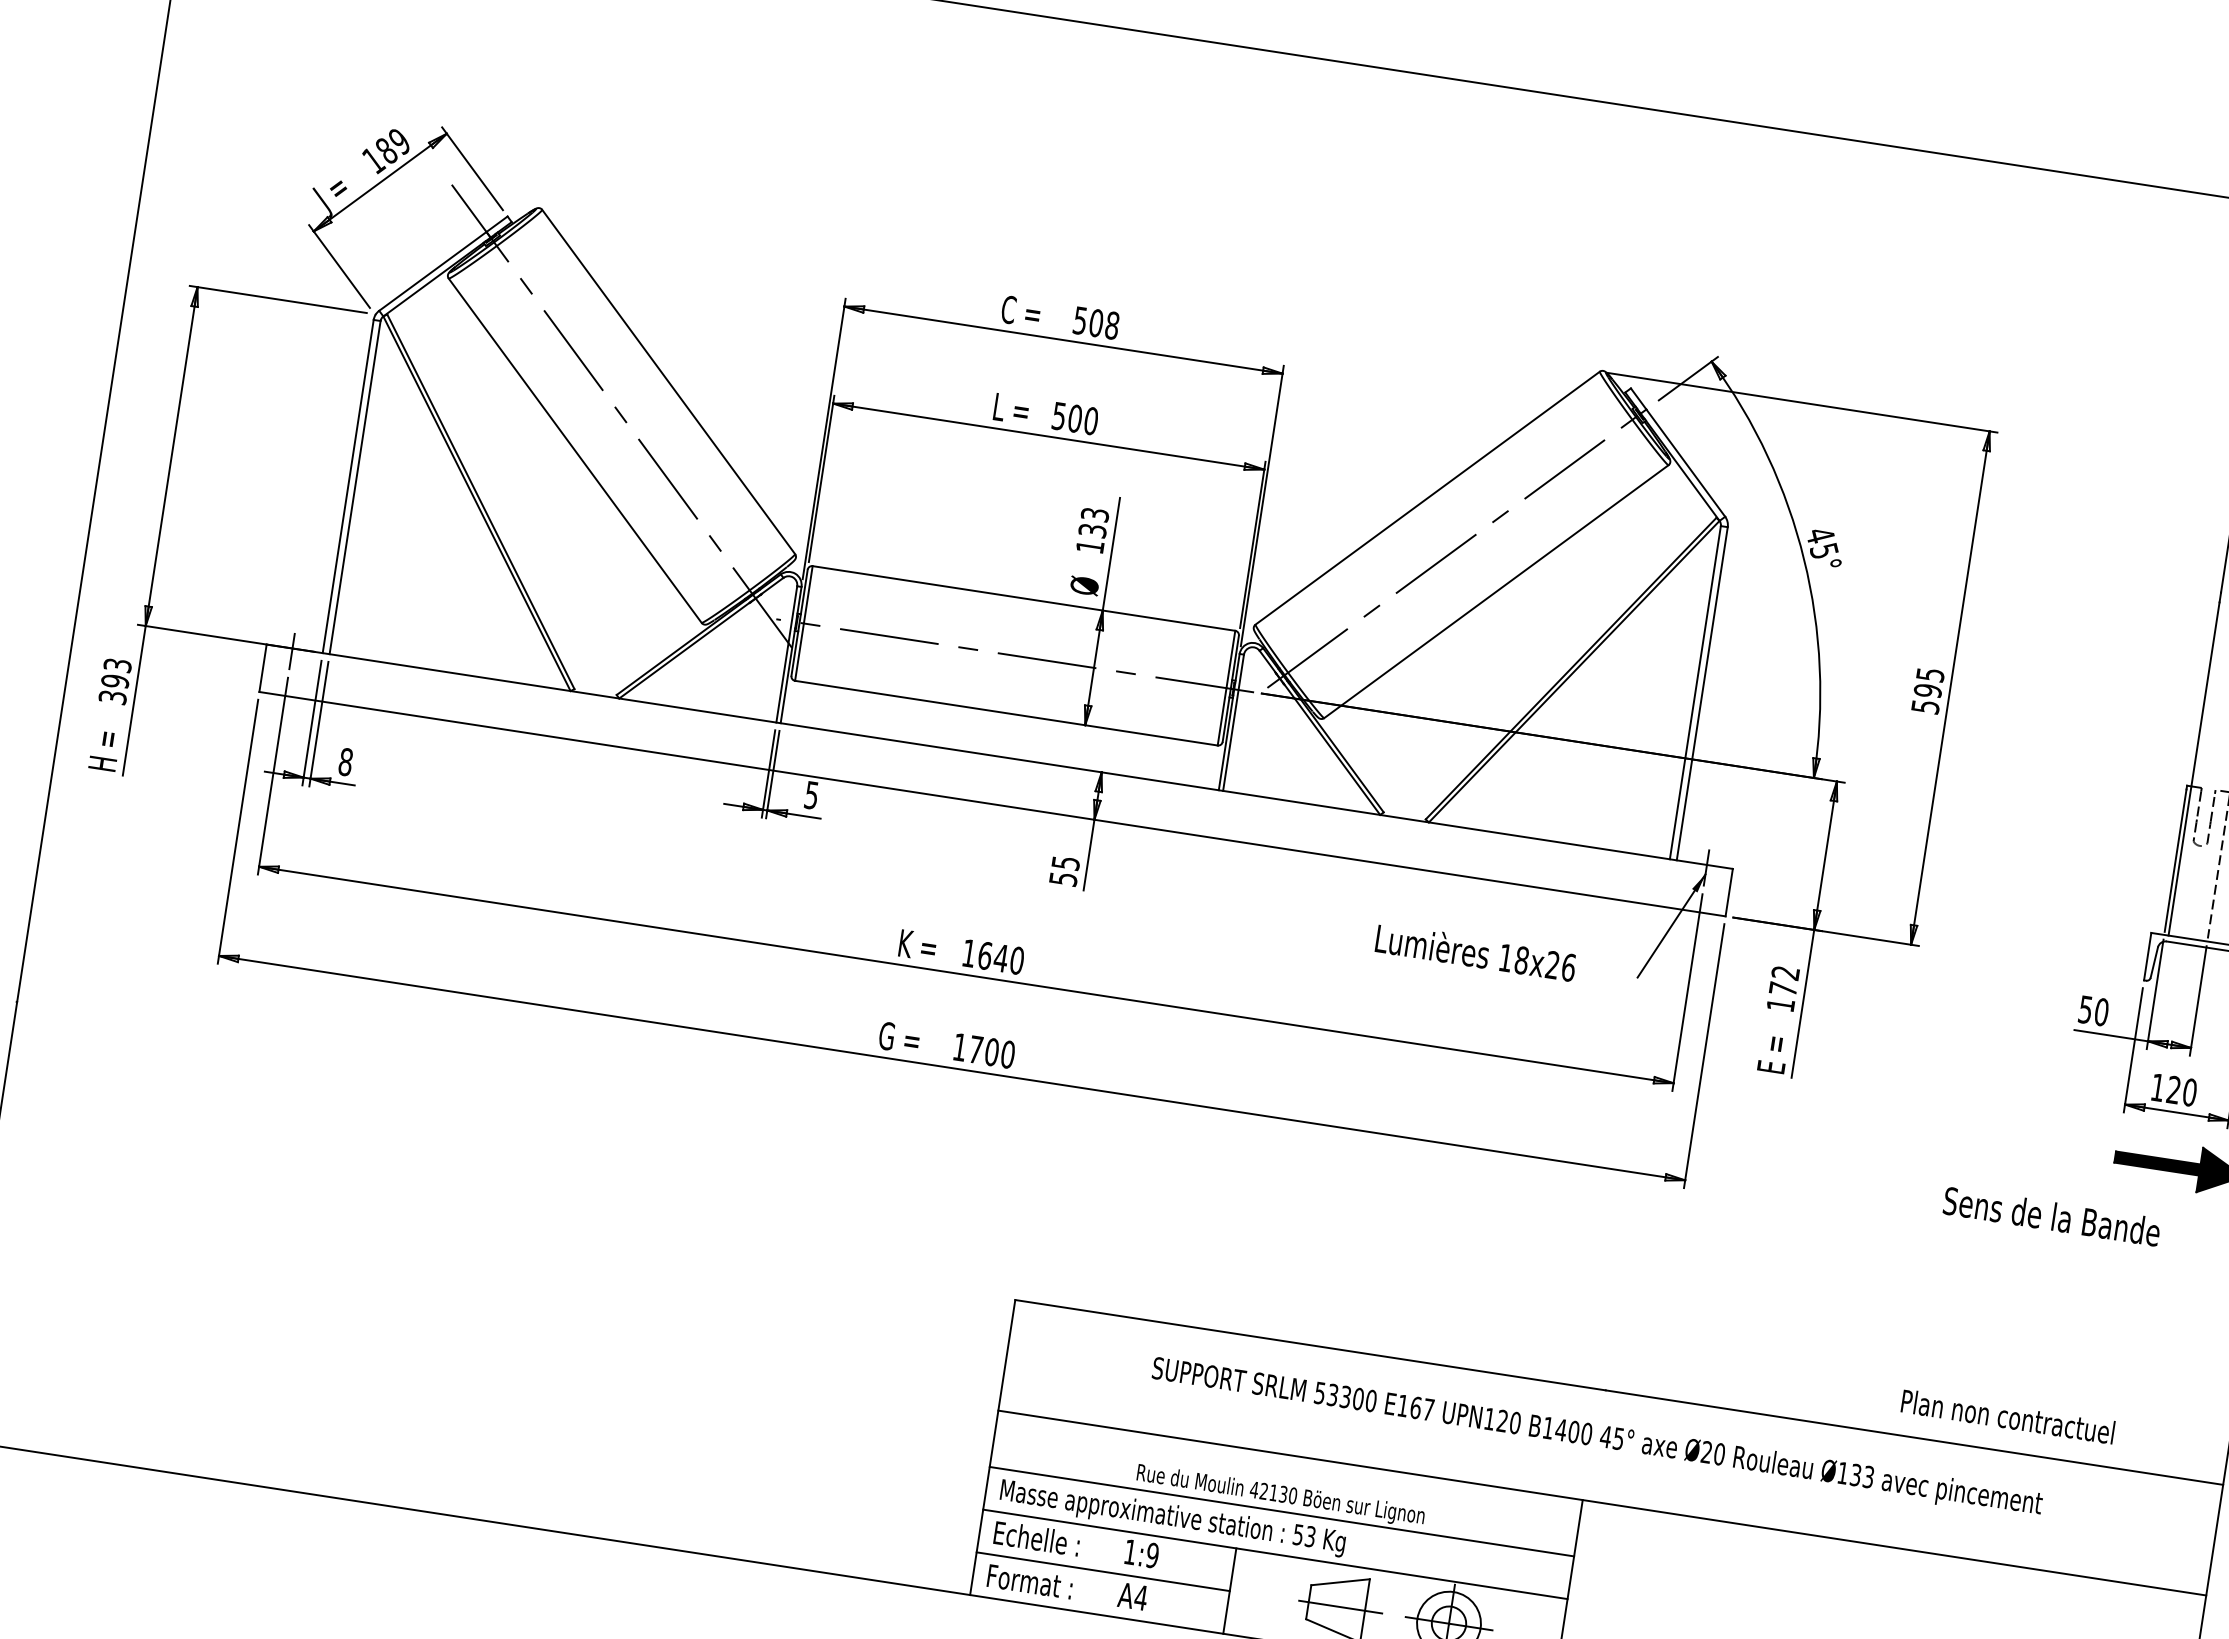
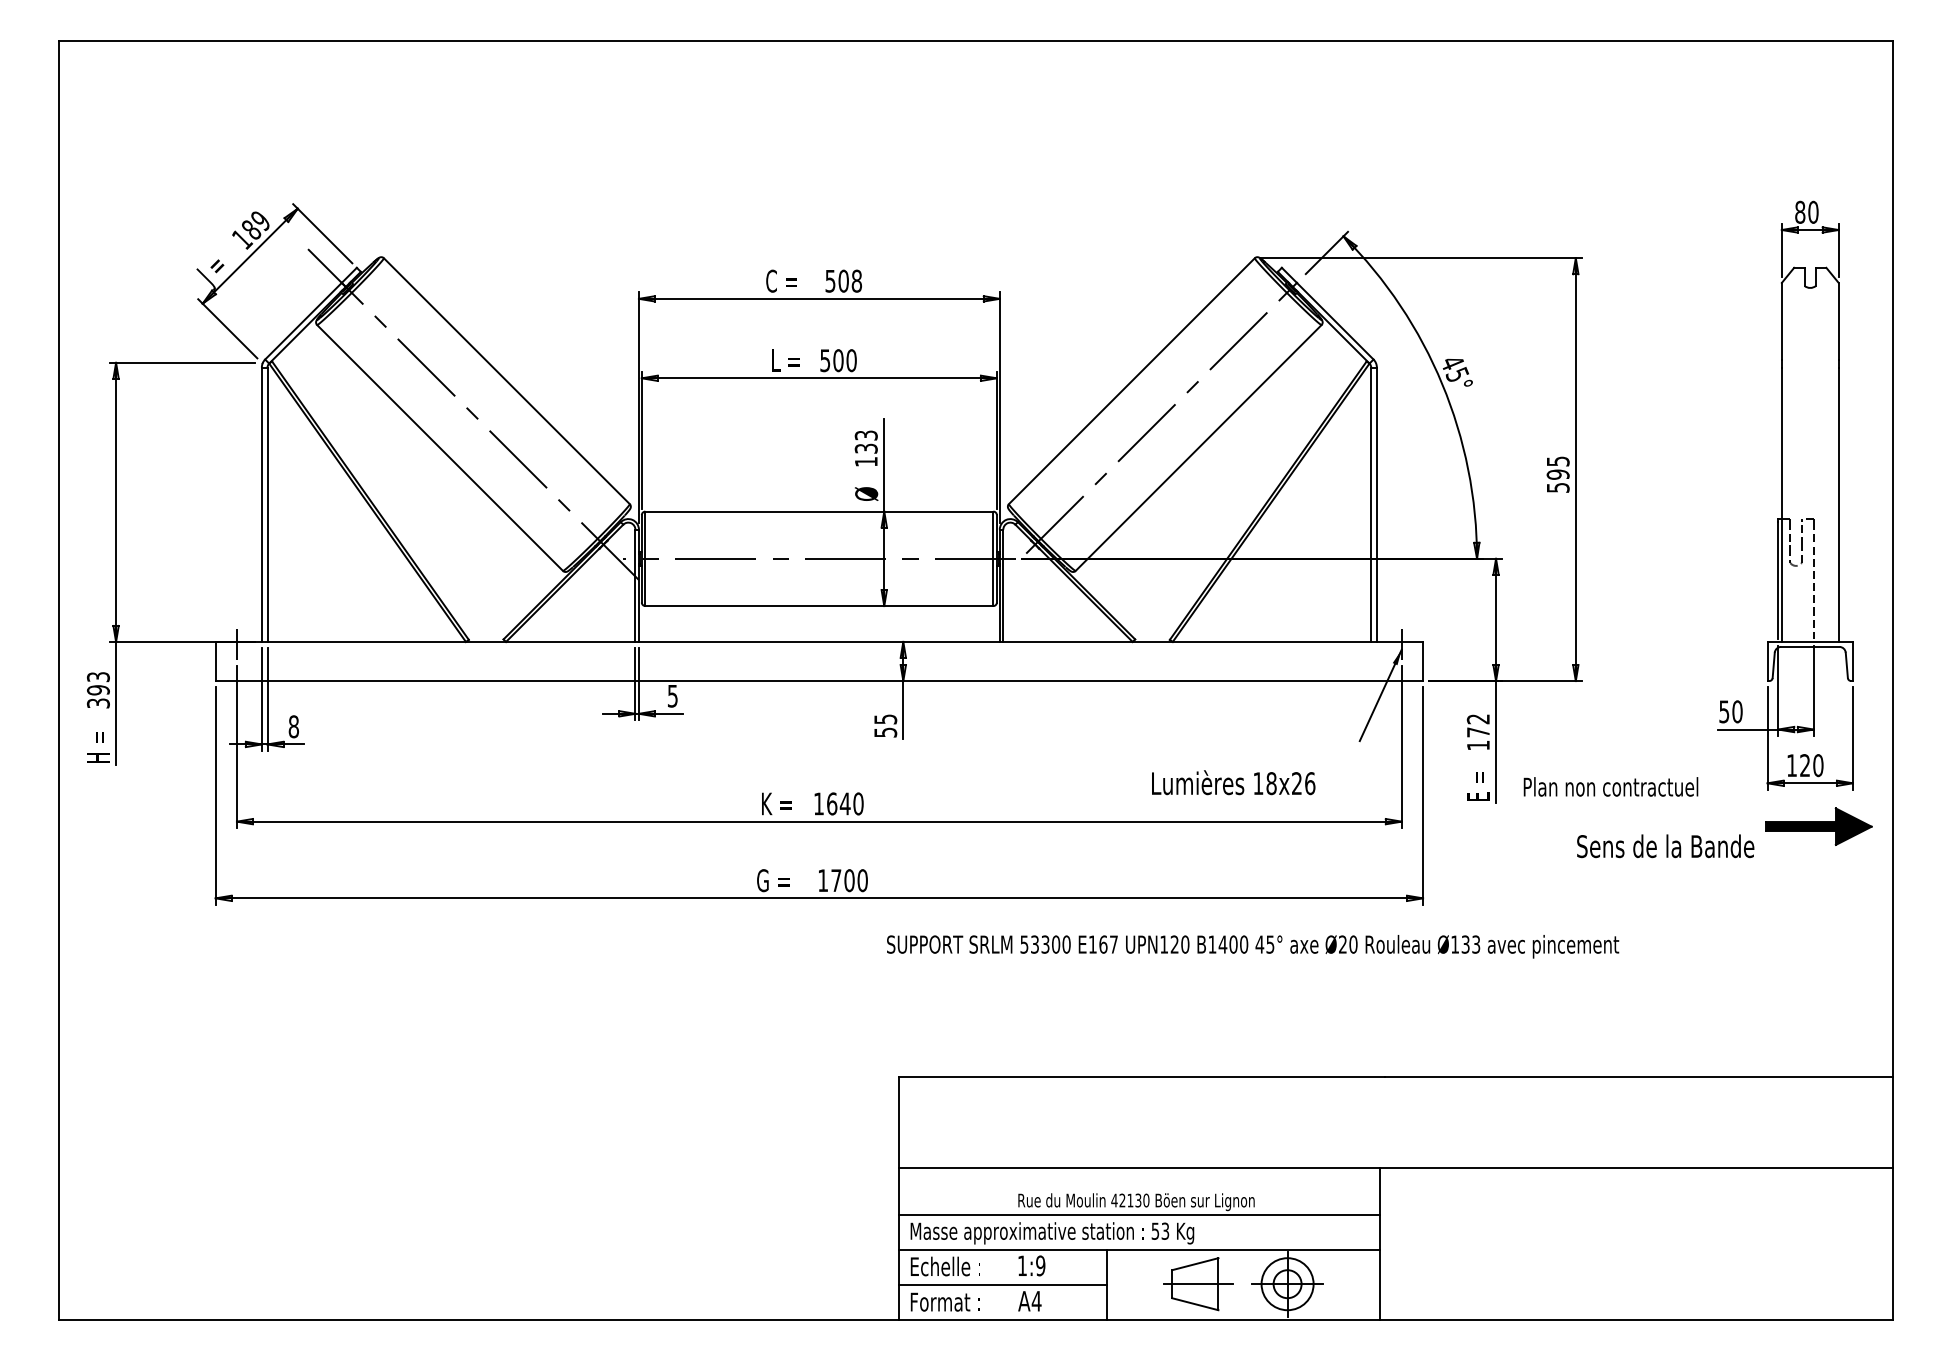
text: (1475, 952) -> (1233, 782), moved
text: (2051, 1216) -> (1665, 846), moved
text: (2007, 1416) -> (1610, 786), moved
text: (1597, 1438) -> (1253, 946), moved

